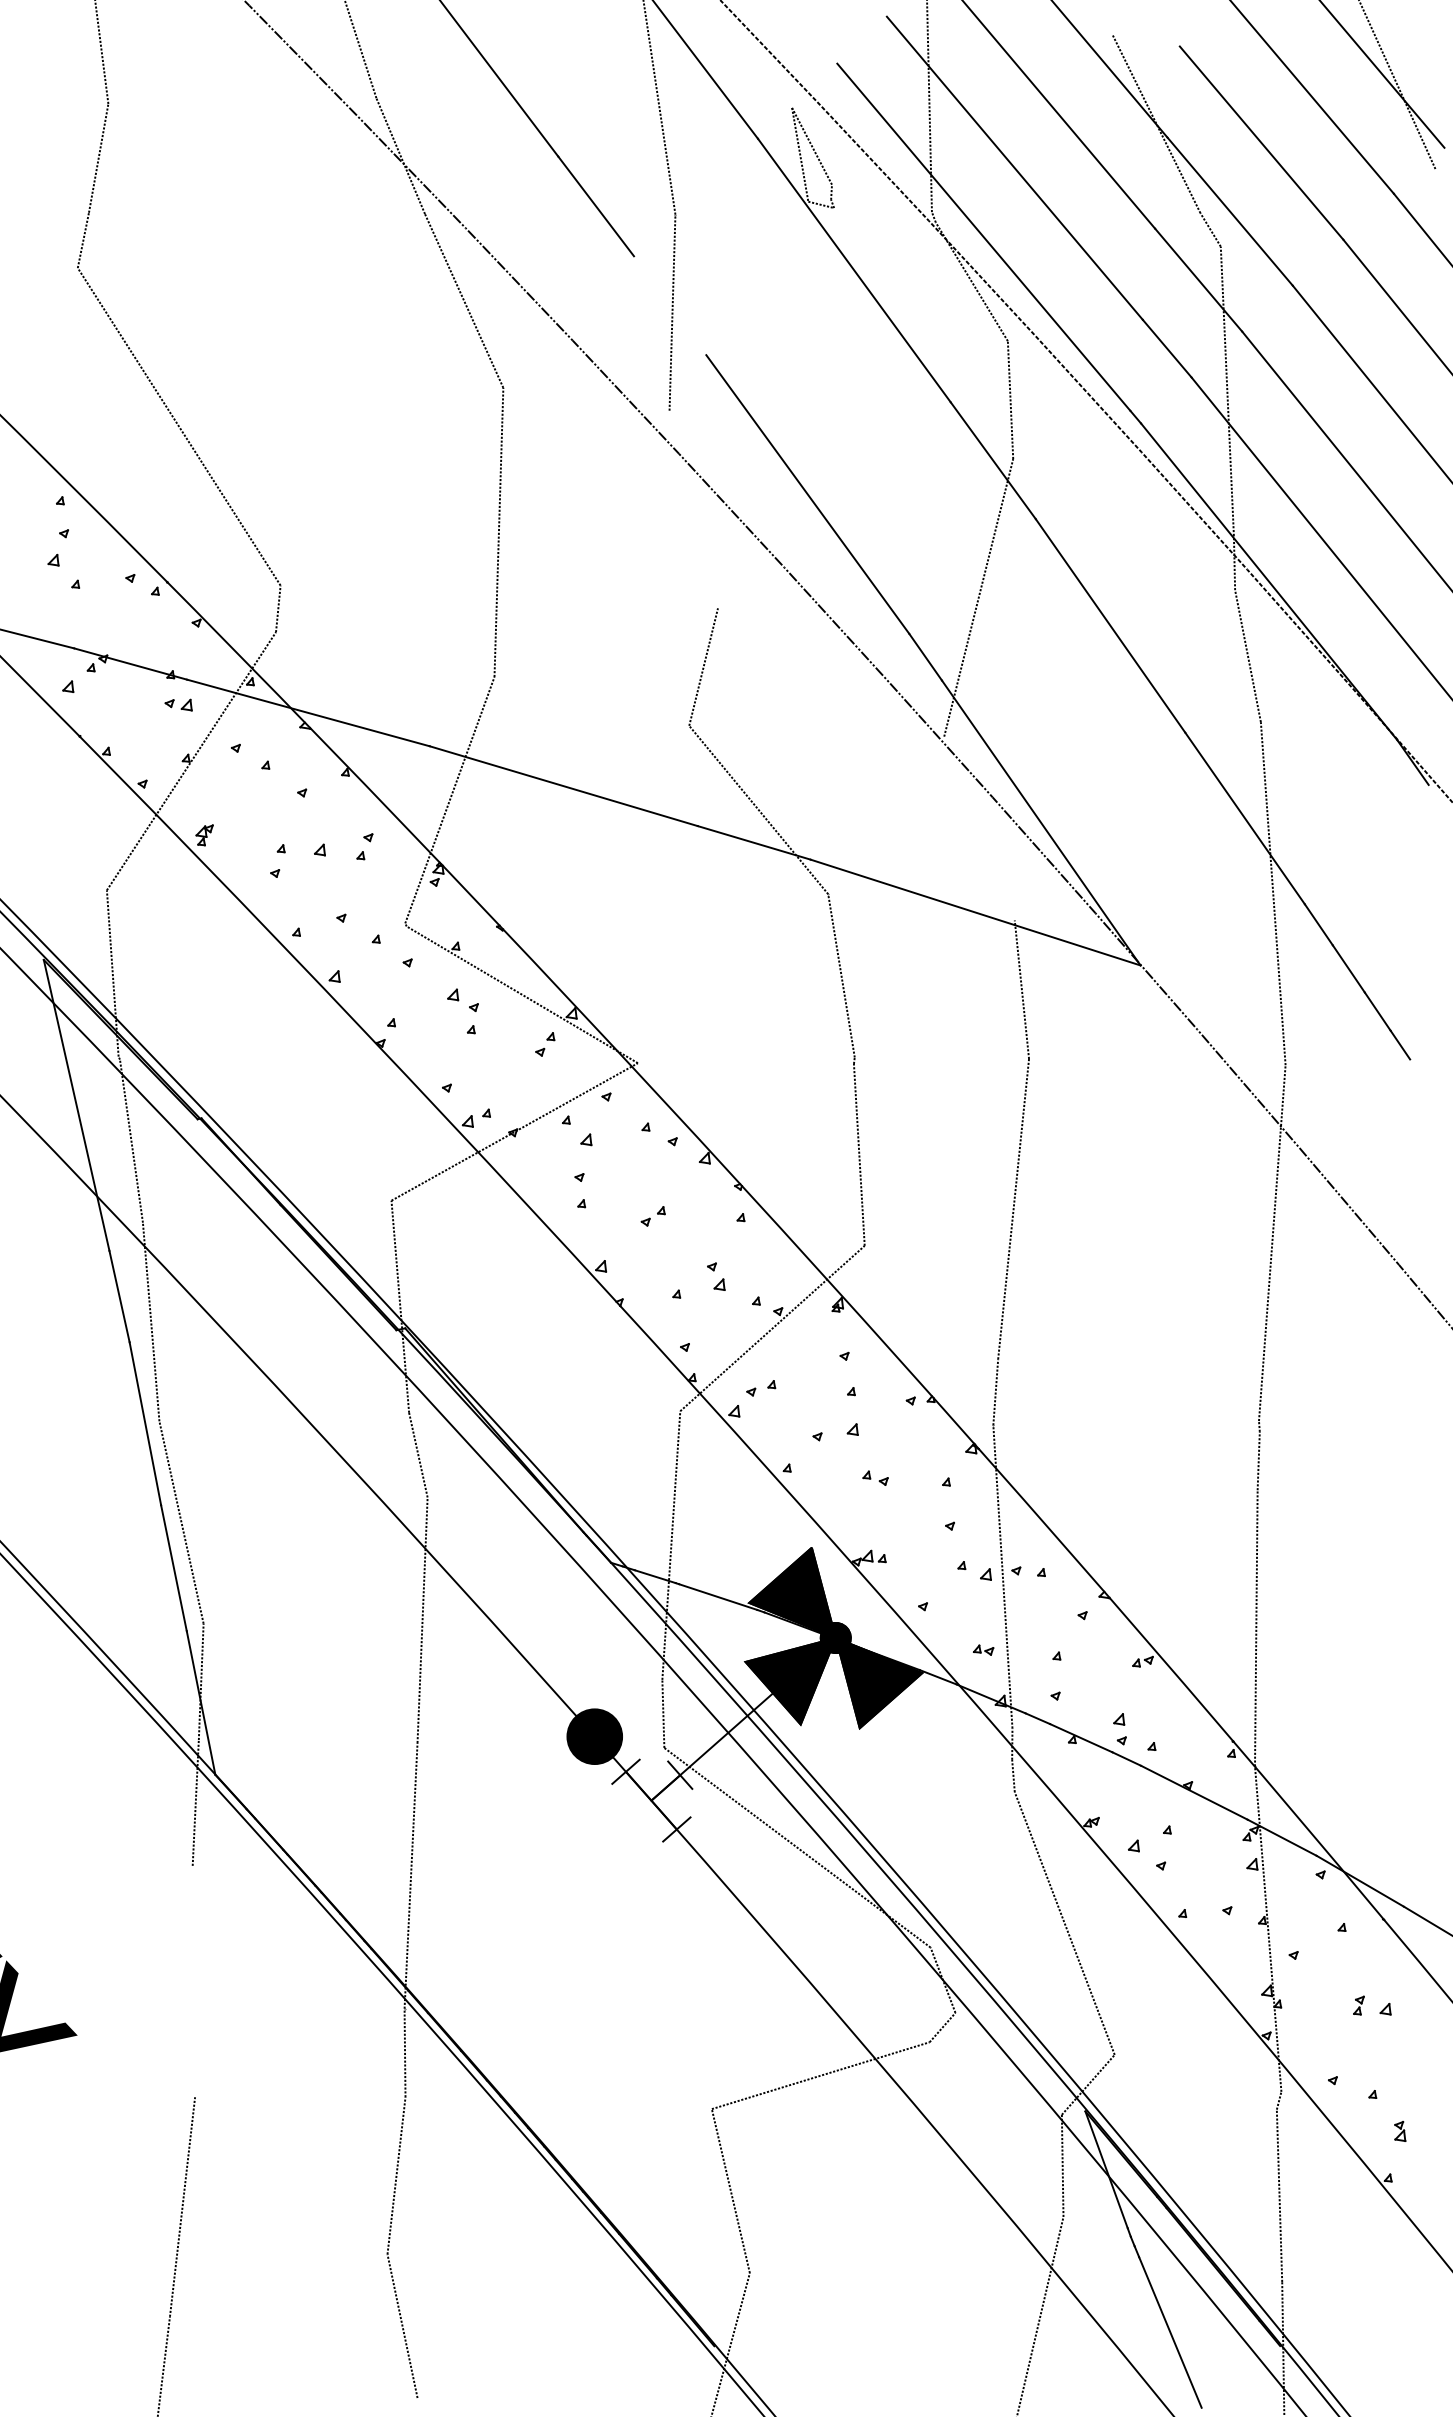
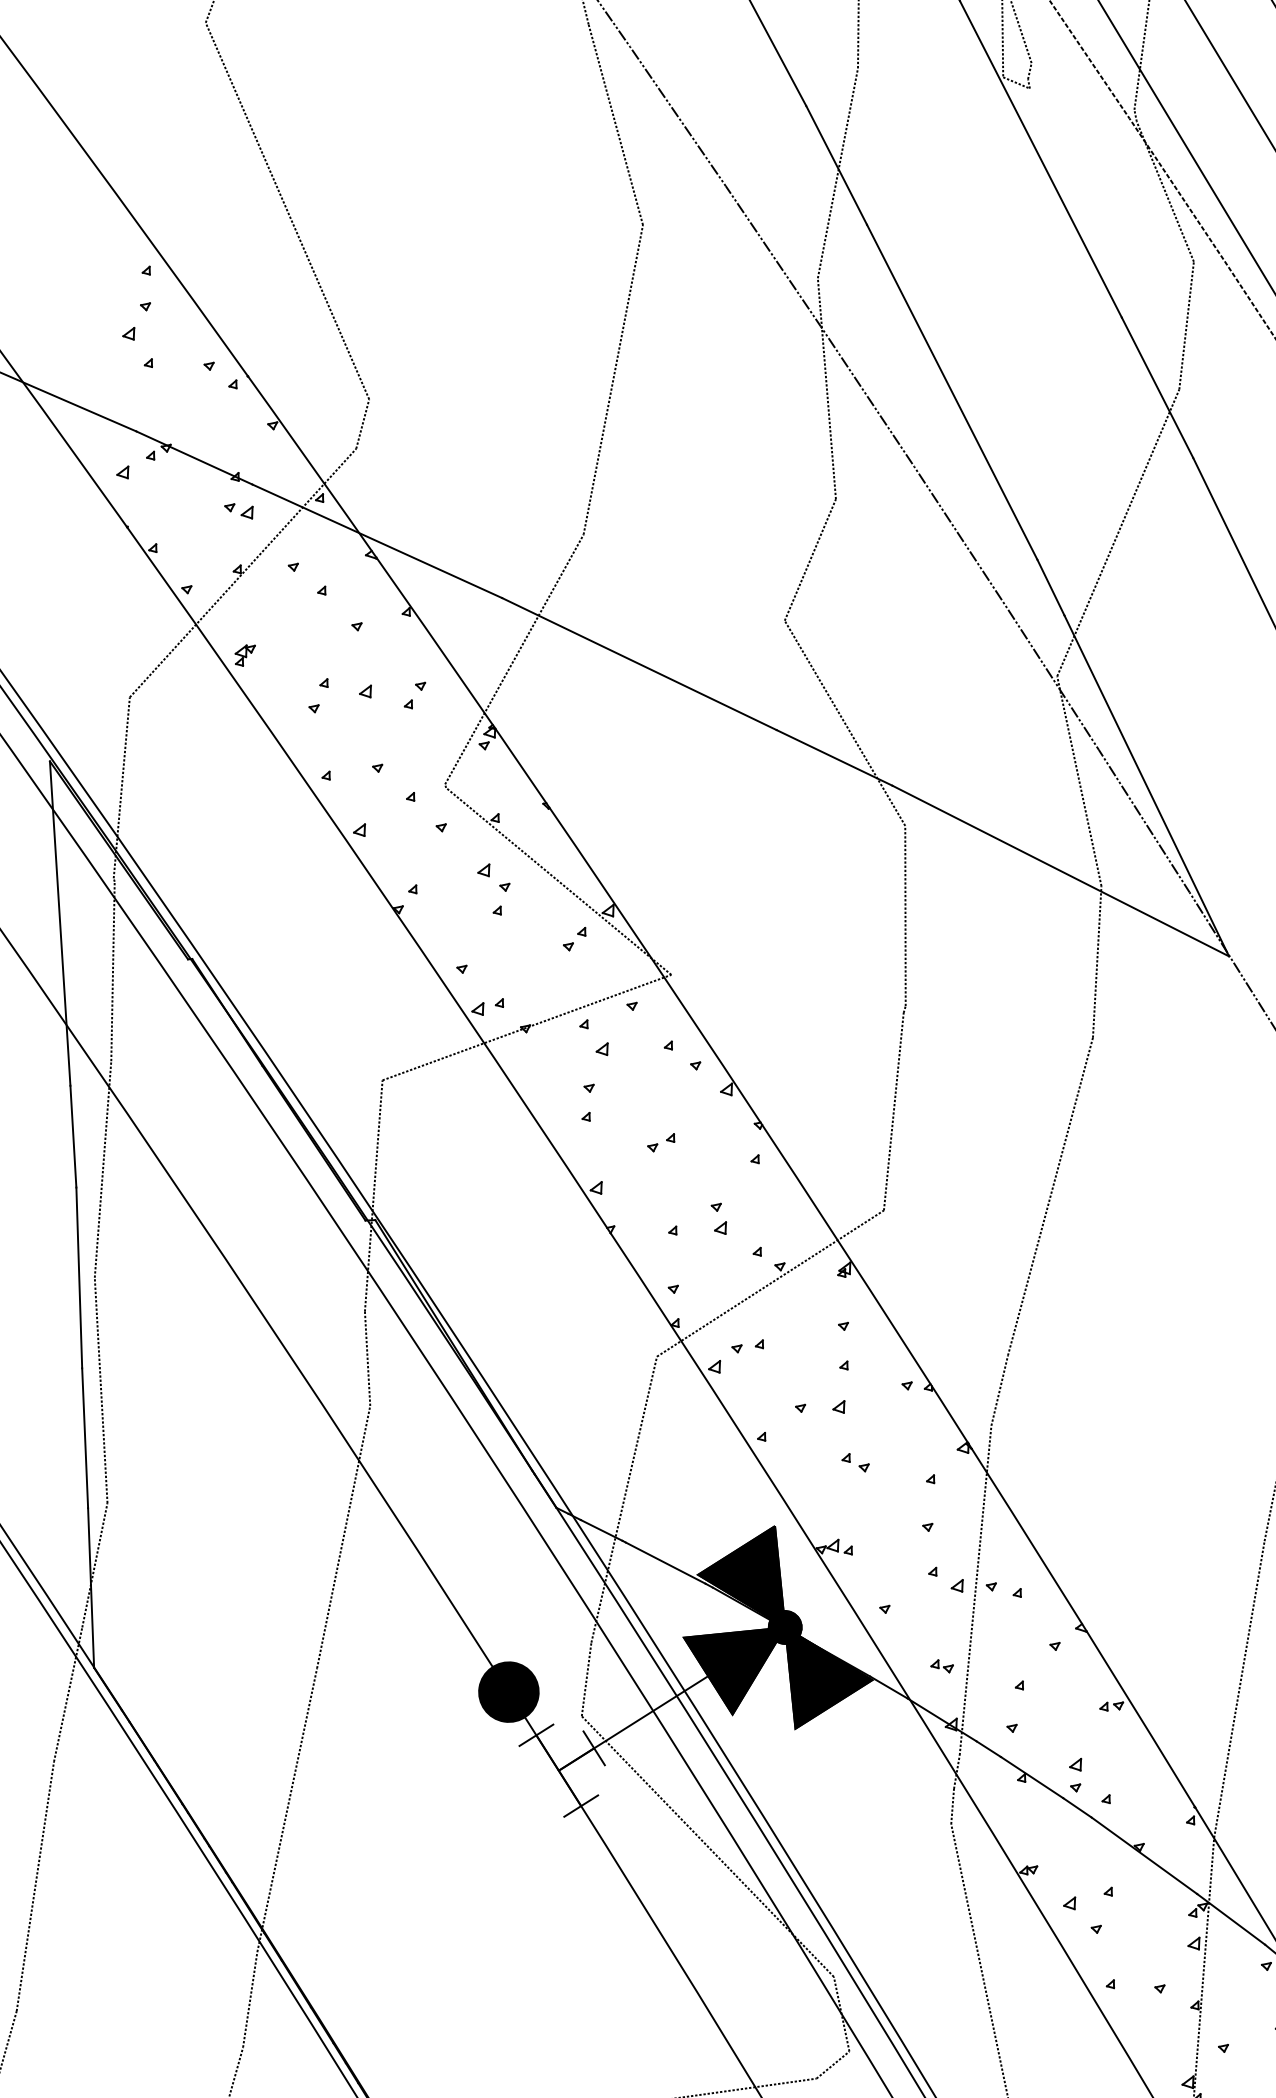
line: (670, 305) -> (837, 165), added
line: (693, 509) -> (826, 388), added
line: (979, 828) -> (1079, 781), added
line: (193, 1981) -> (34, 1886), added

